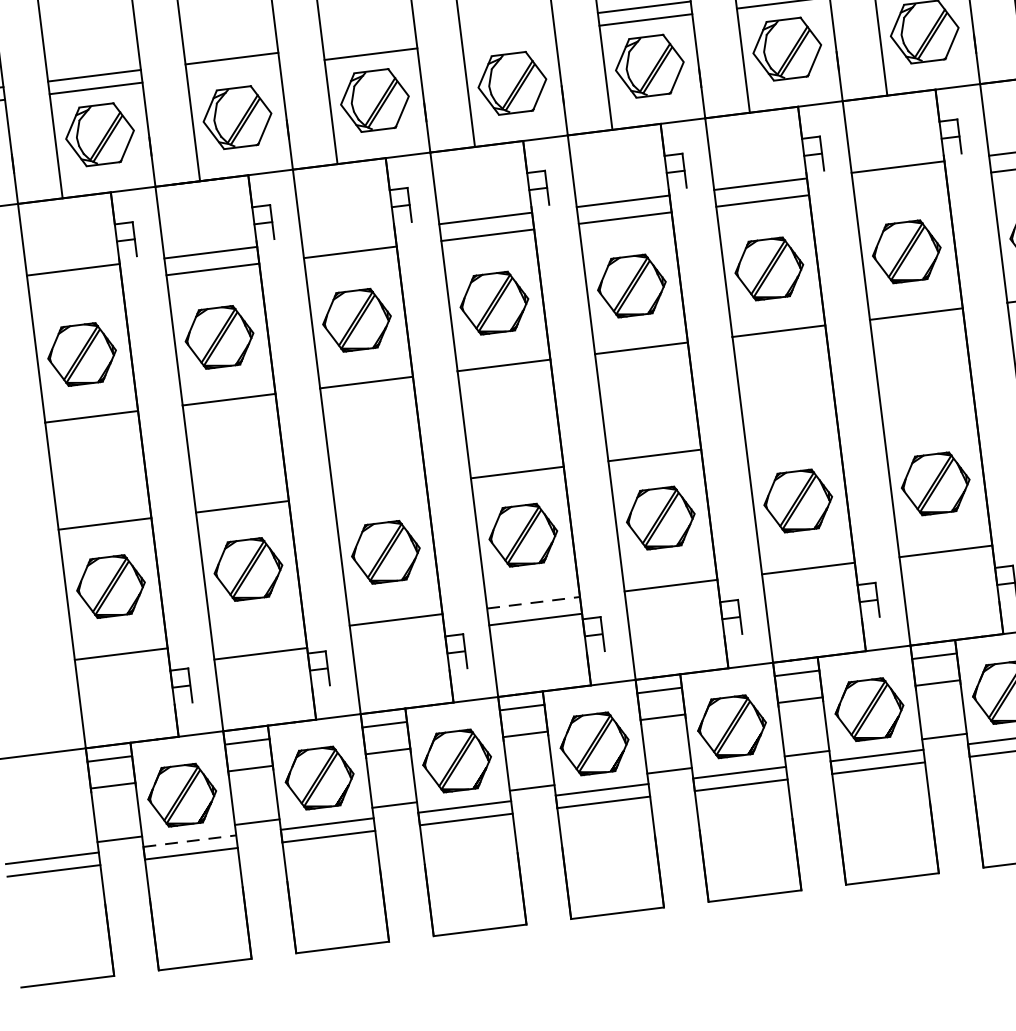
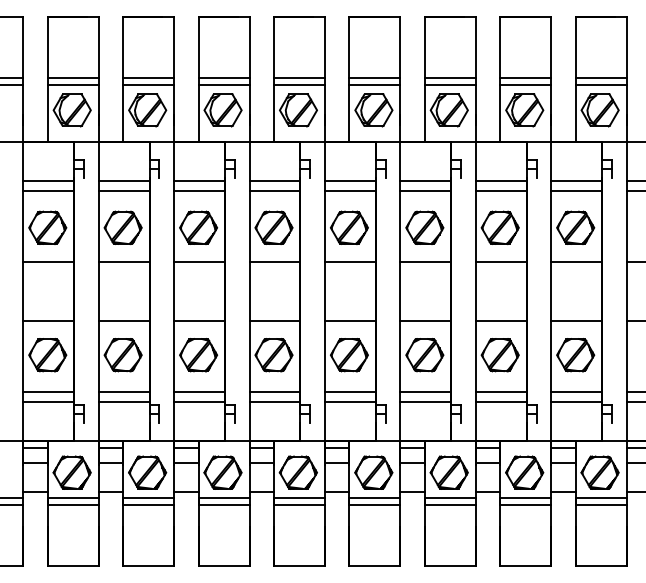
line: (507, 25) -> (299, 78), added
line: (508, 36) -> (299, 84), added
line: (368, 42) -> (223, 78), added
line: (233, 70) -> (148, 84), added
line: (898, 183) -> (500, 190), added
line: (348, 235) -> (199, 181), added
line: (74, 286) -> (48, 190), added
line: (928, 420) -> (500, 320), added
line: (791, 437) -> (425, 320), added
line: (379, 488) -> (199, 320), added
line: (946, 568) -> (500, 401), added
line: (809, 585) -> (425, 401), added
line: (534, 602) -> (275, 392), dashed -> solid
line: (671, 602) -> (349, 401), added
line: (398, 636) -> (199, 401), added
line: (257, 637) -> (123, 392), added
line: (122, 670) -> (48, 401), added
line: (190, 841) -> (73, 498), dashed -> solid

